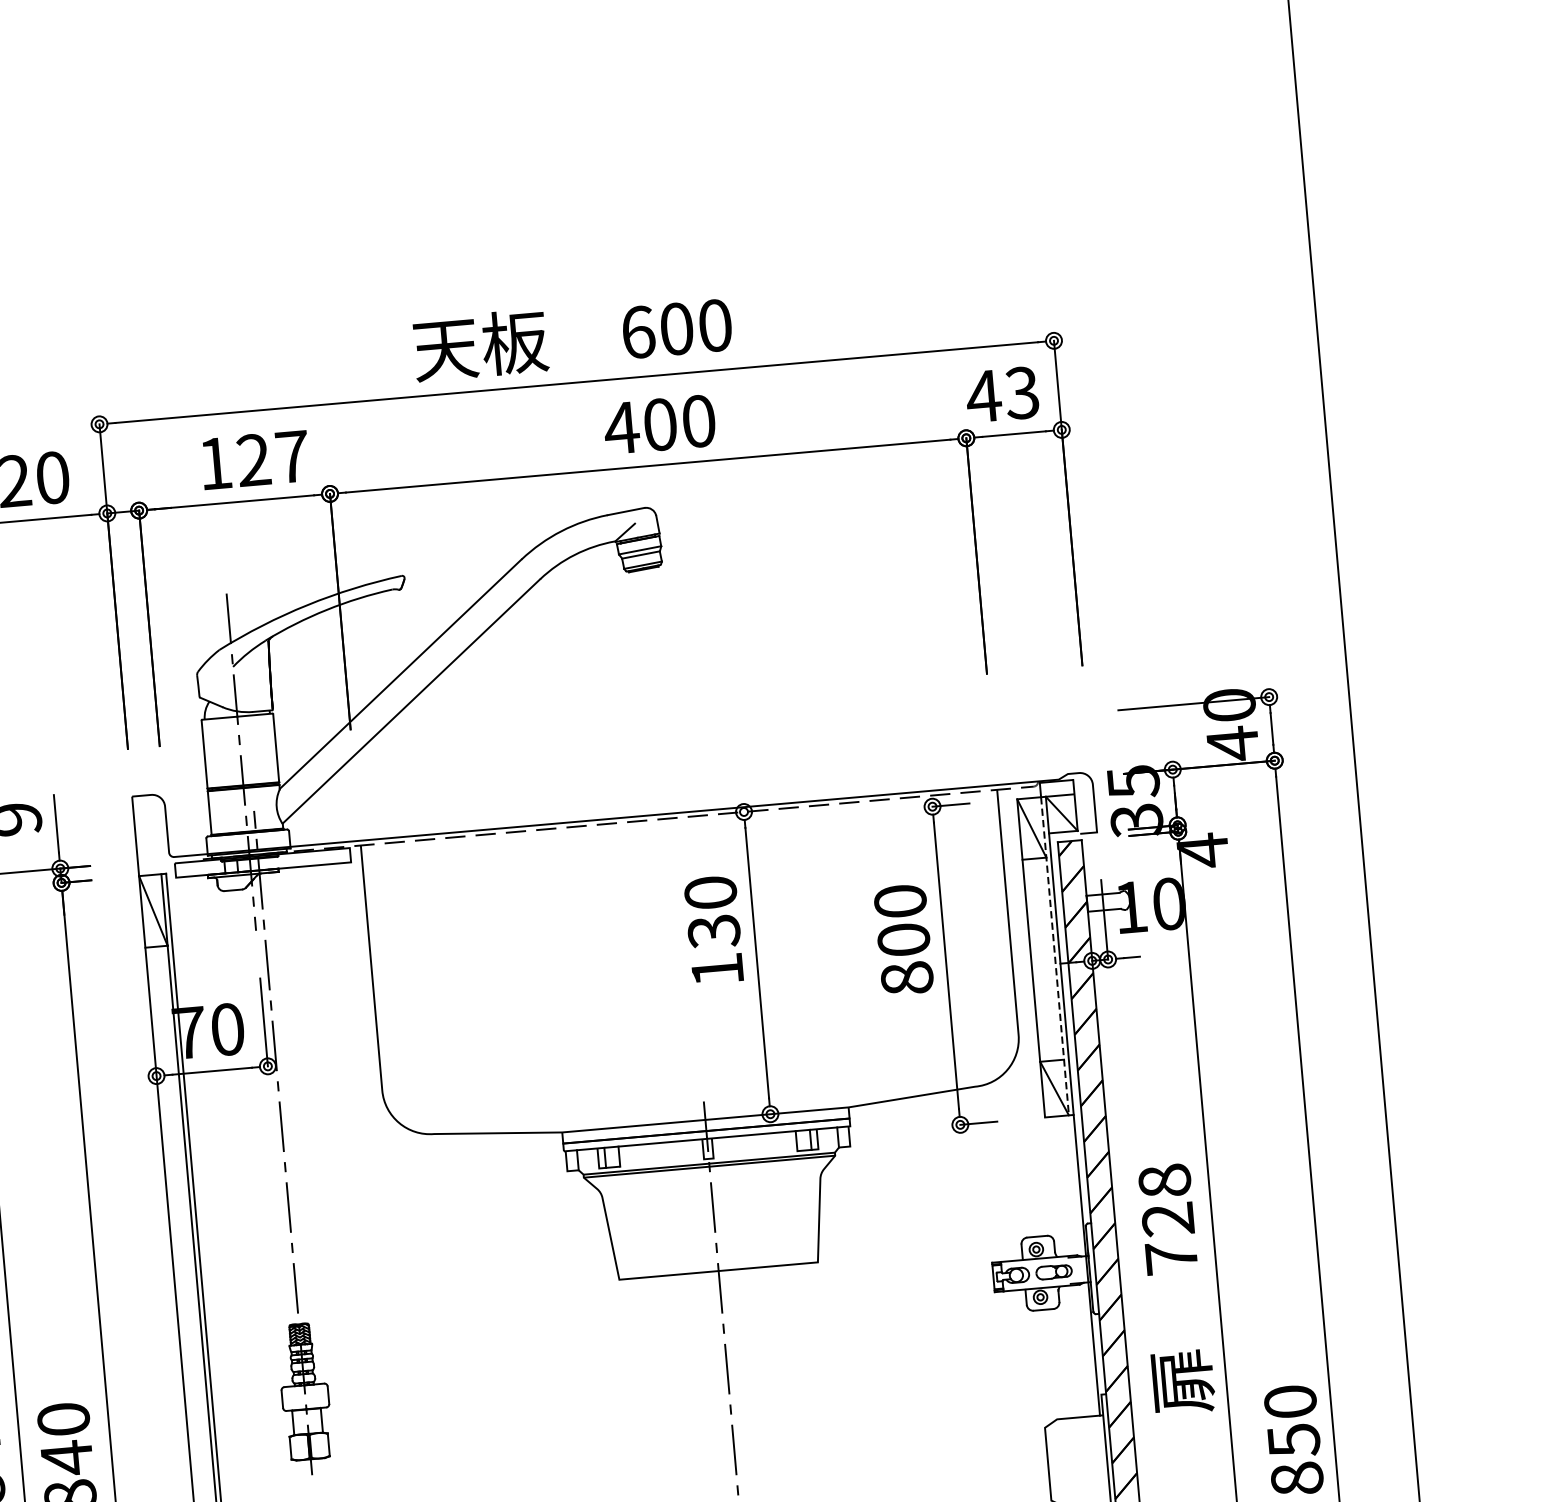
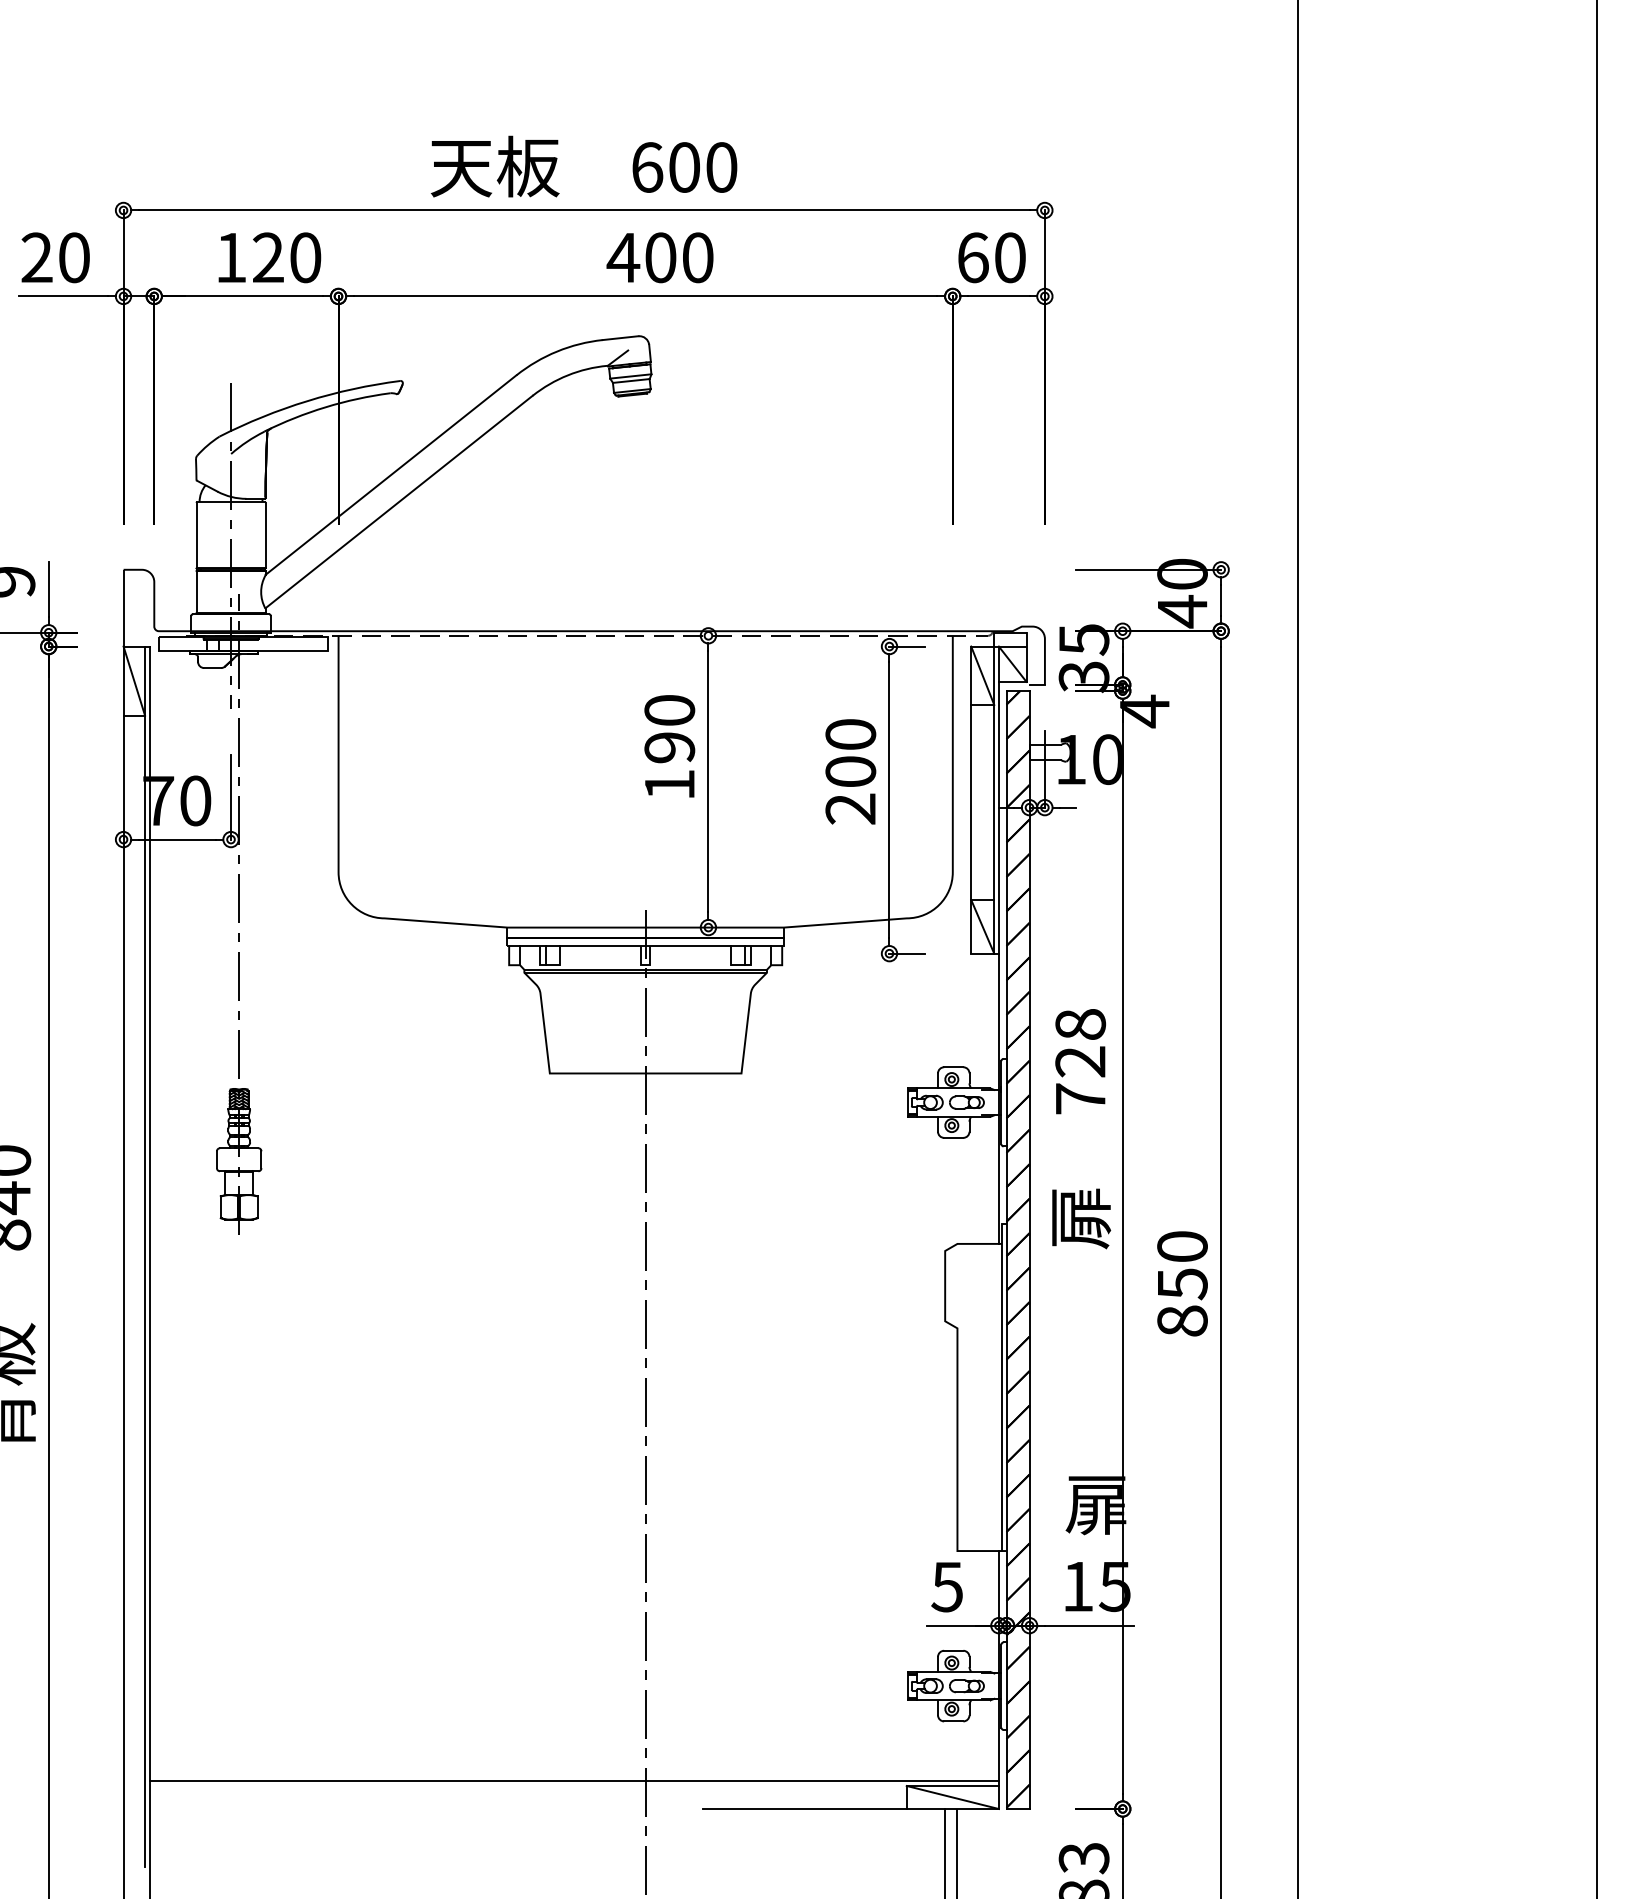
text: (1001, 394) -> (990, 257), 43 -> 60
text: (292, 456) -> (305, 257), 127 -> 120
text: (713, 931) -> (669, 747), 130 -> 190
line: (1055, 956) -> (994, 800), dashed -> solid
text: (906, 977) -> (850, 808), 800 -> 200

